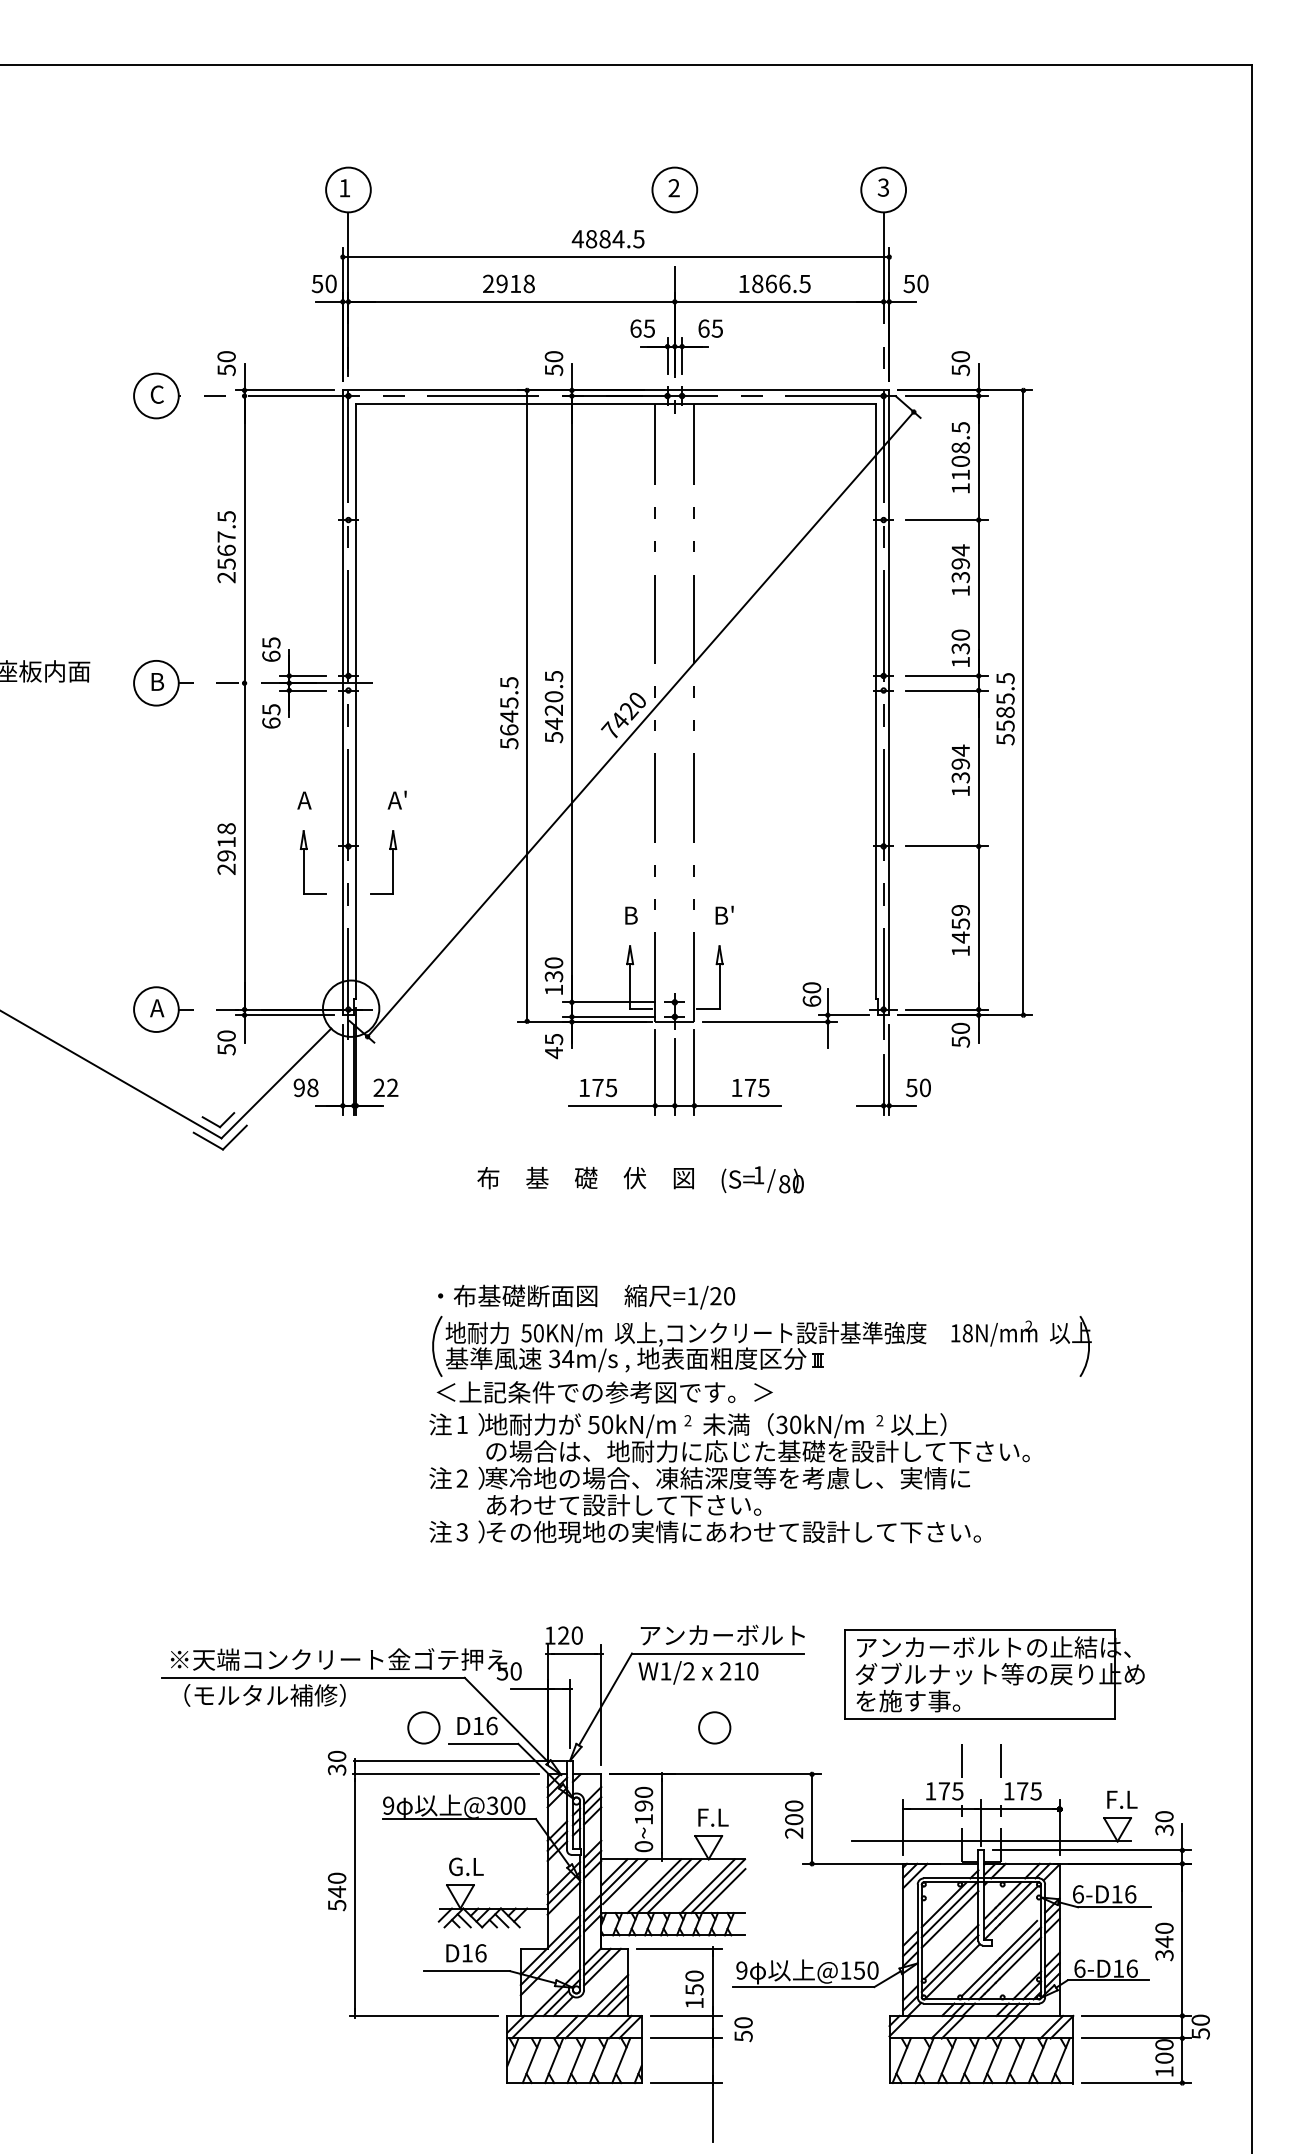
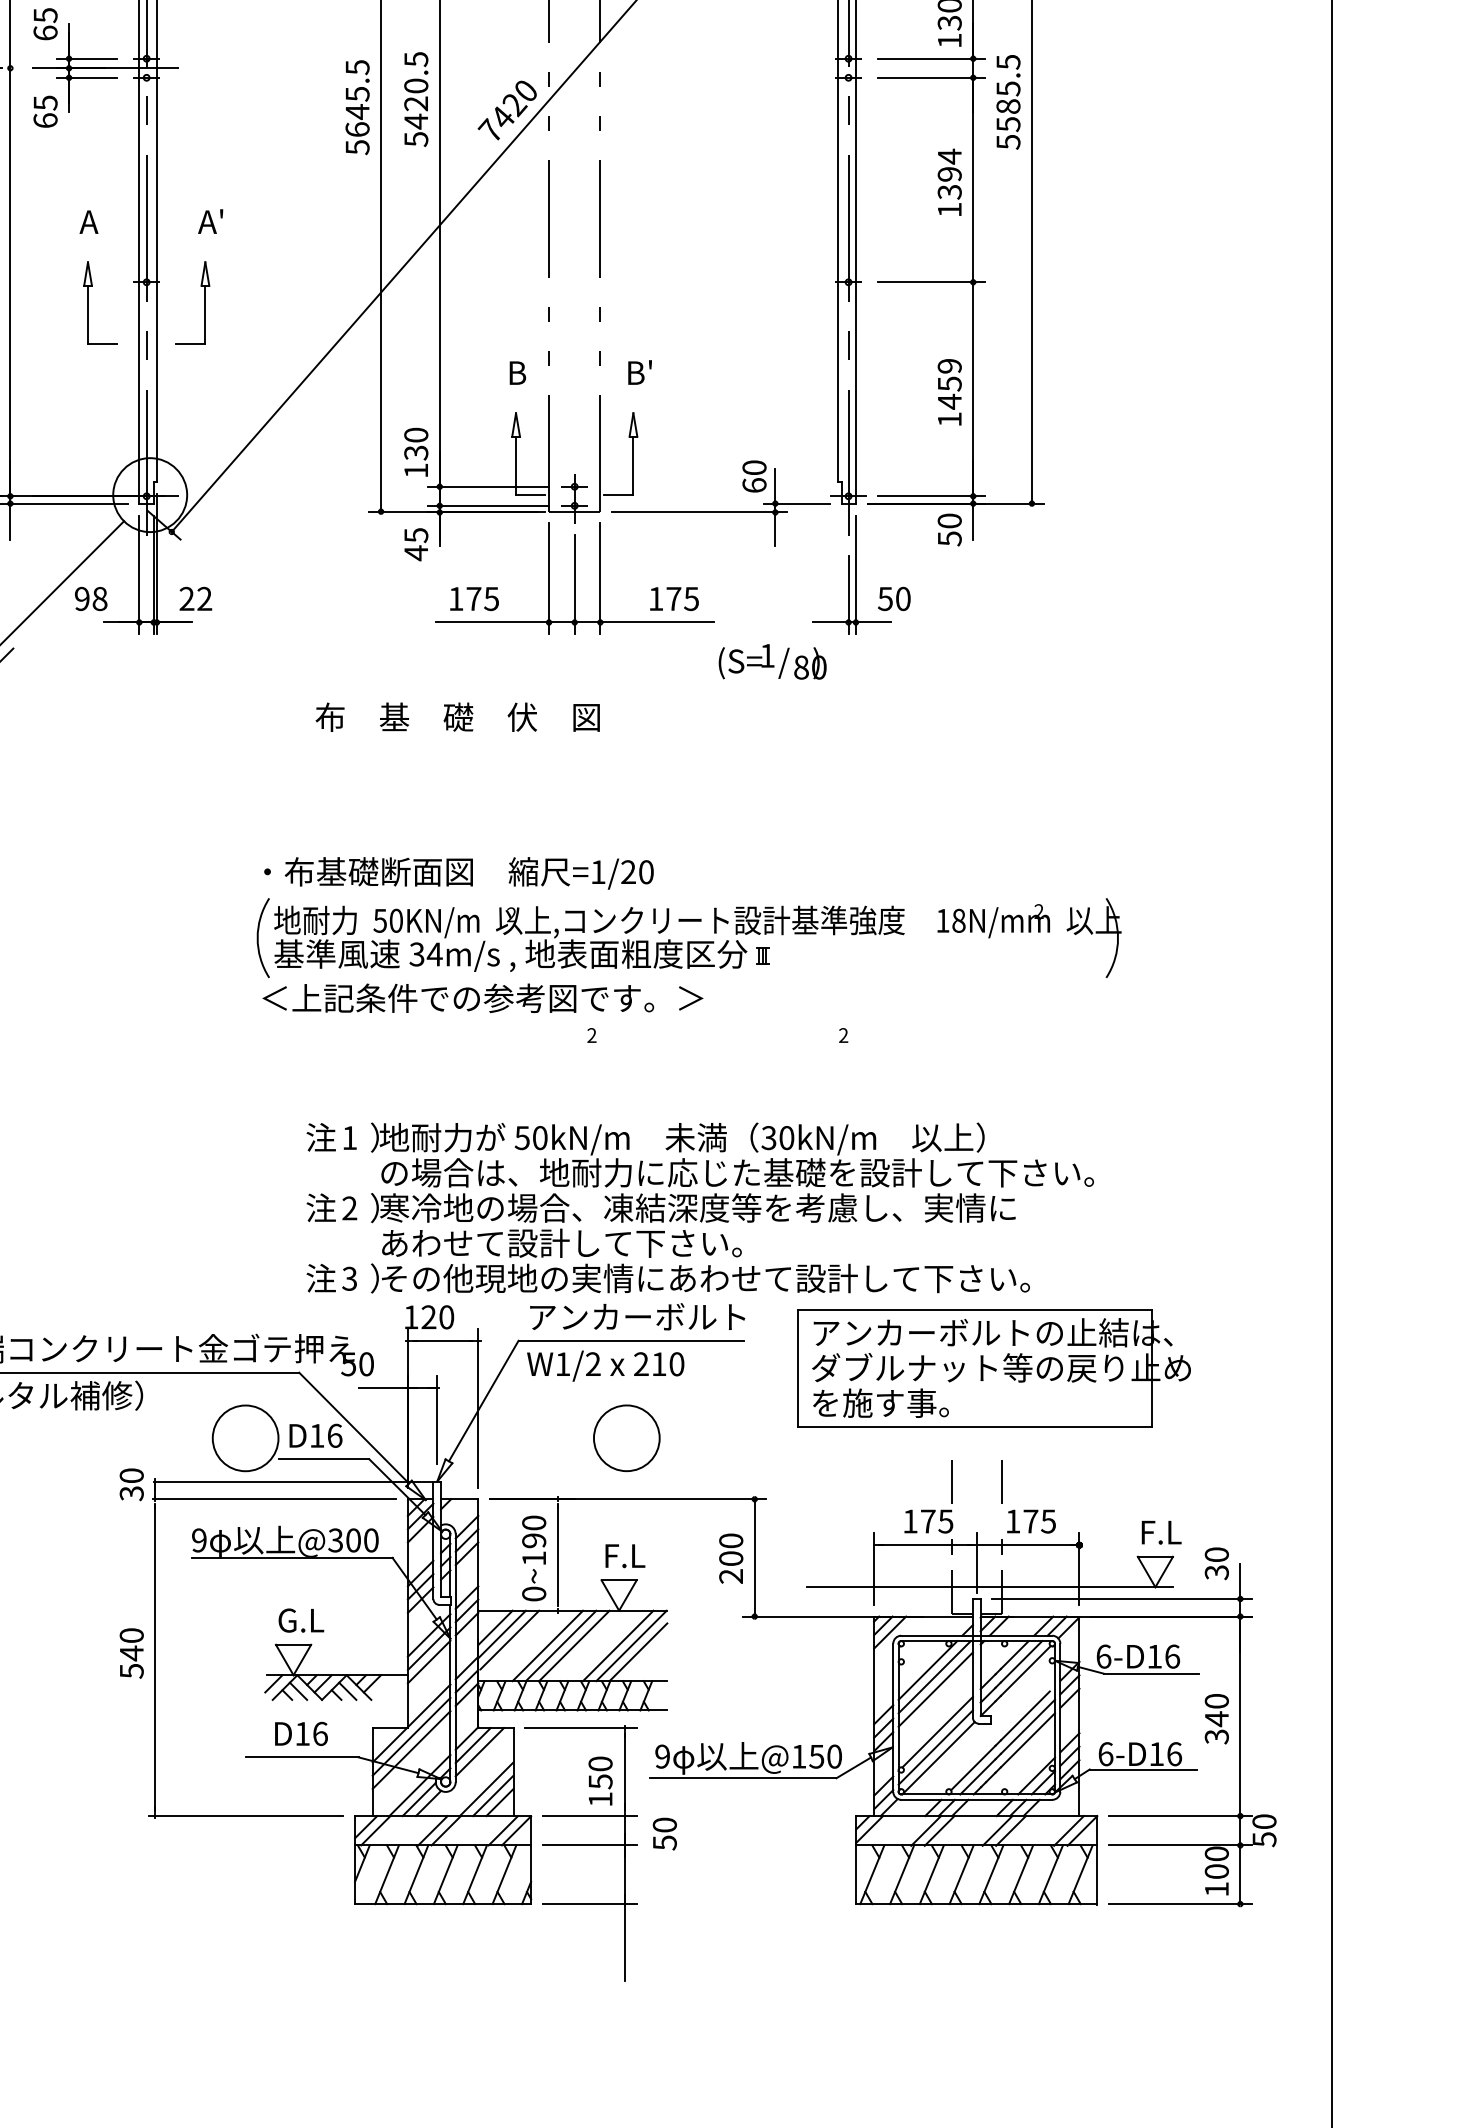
text: (762, 1179) -> (772, 661), moved
text: (729, 1478) -> (700, 1208), moved
circle: (423, 1727) -> (245, 1437), size x1.6
circle: (714, 1727) -> (626, 1437), size x1.6

